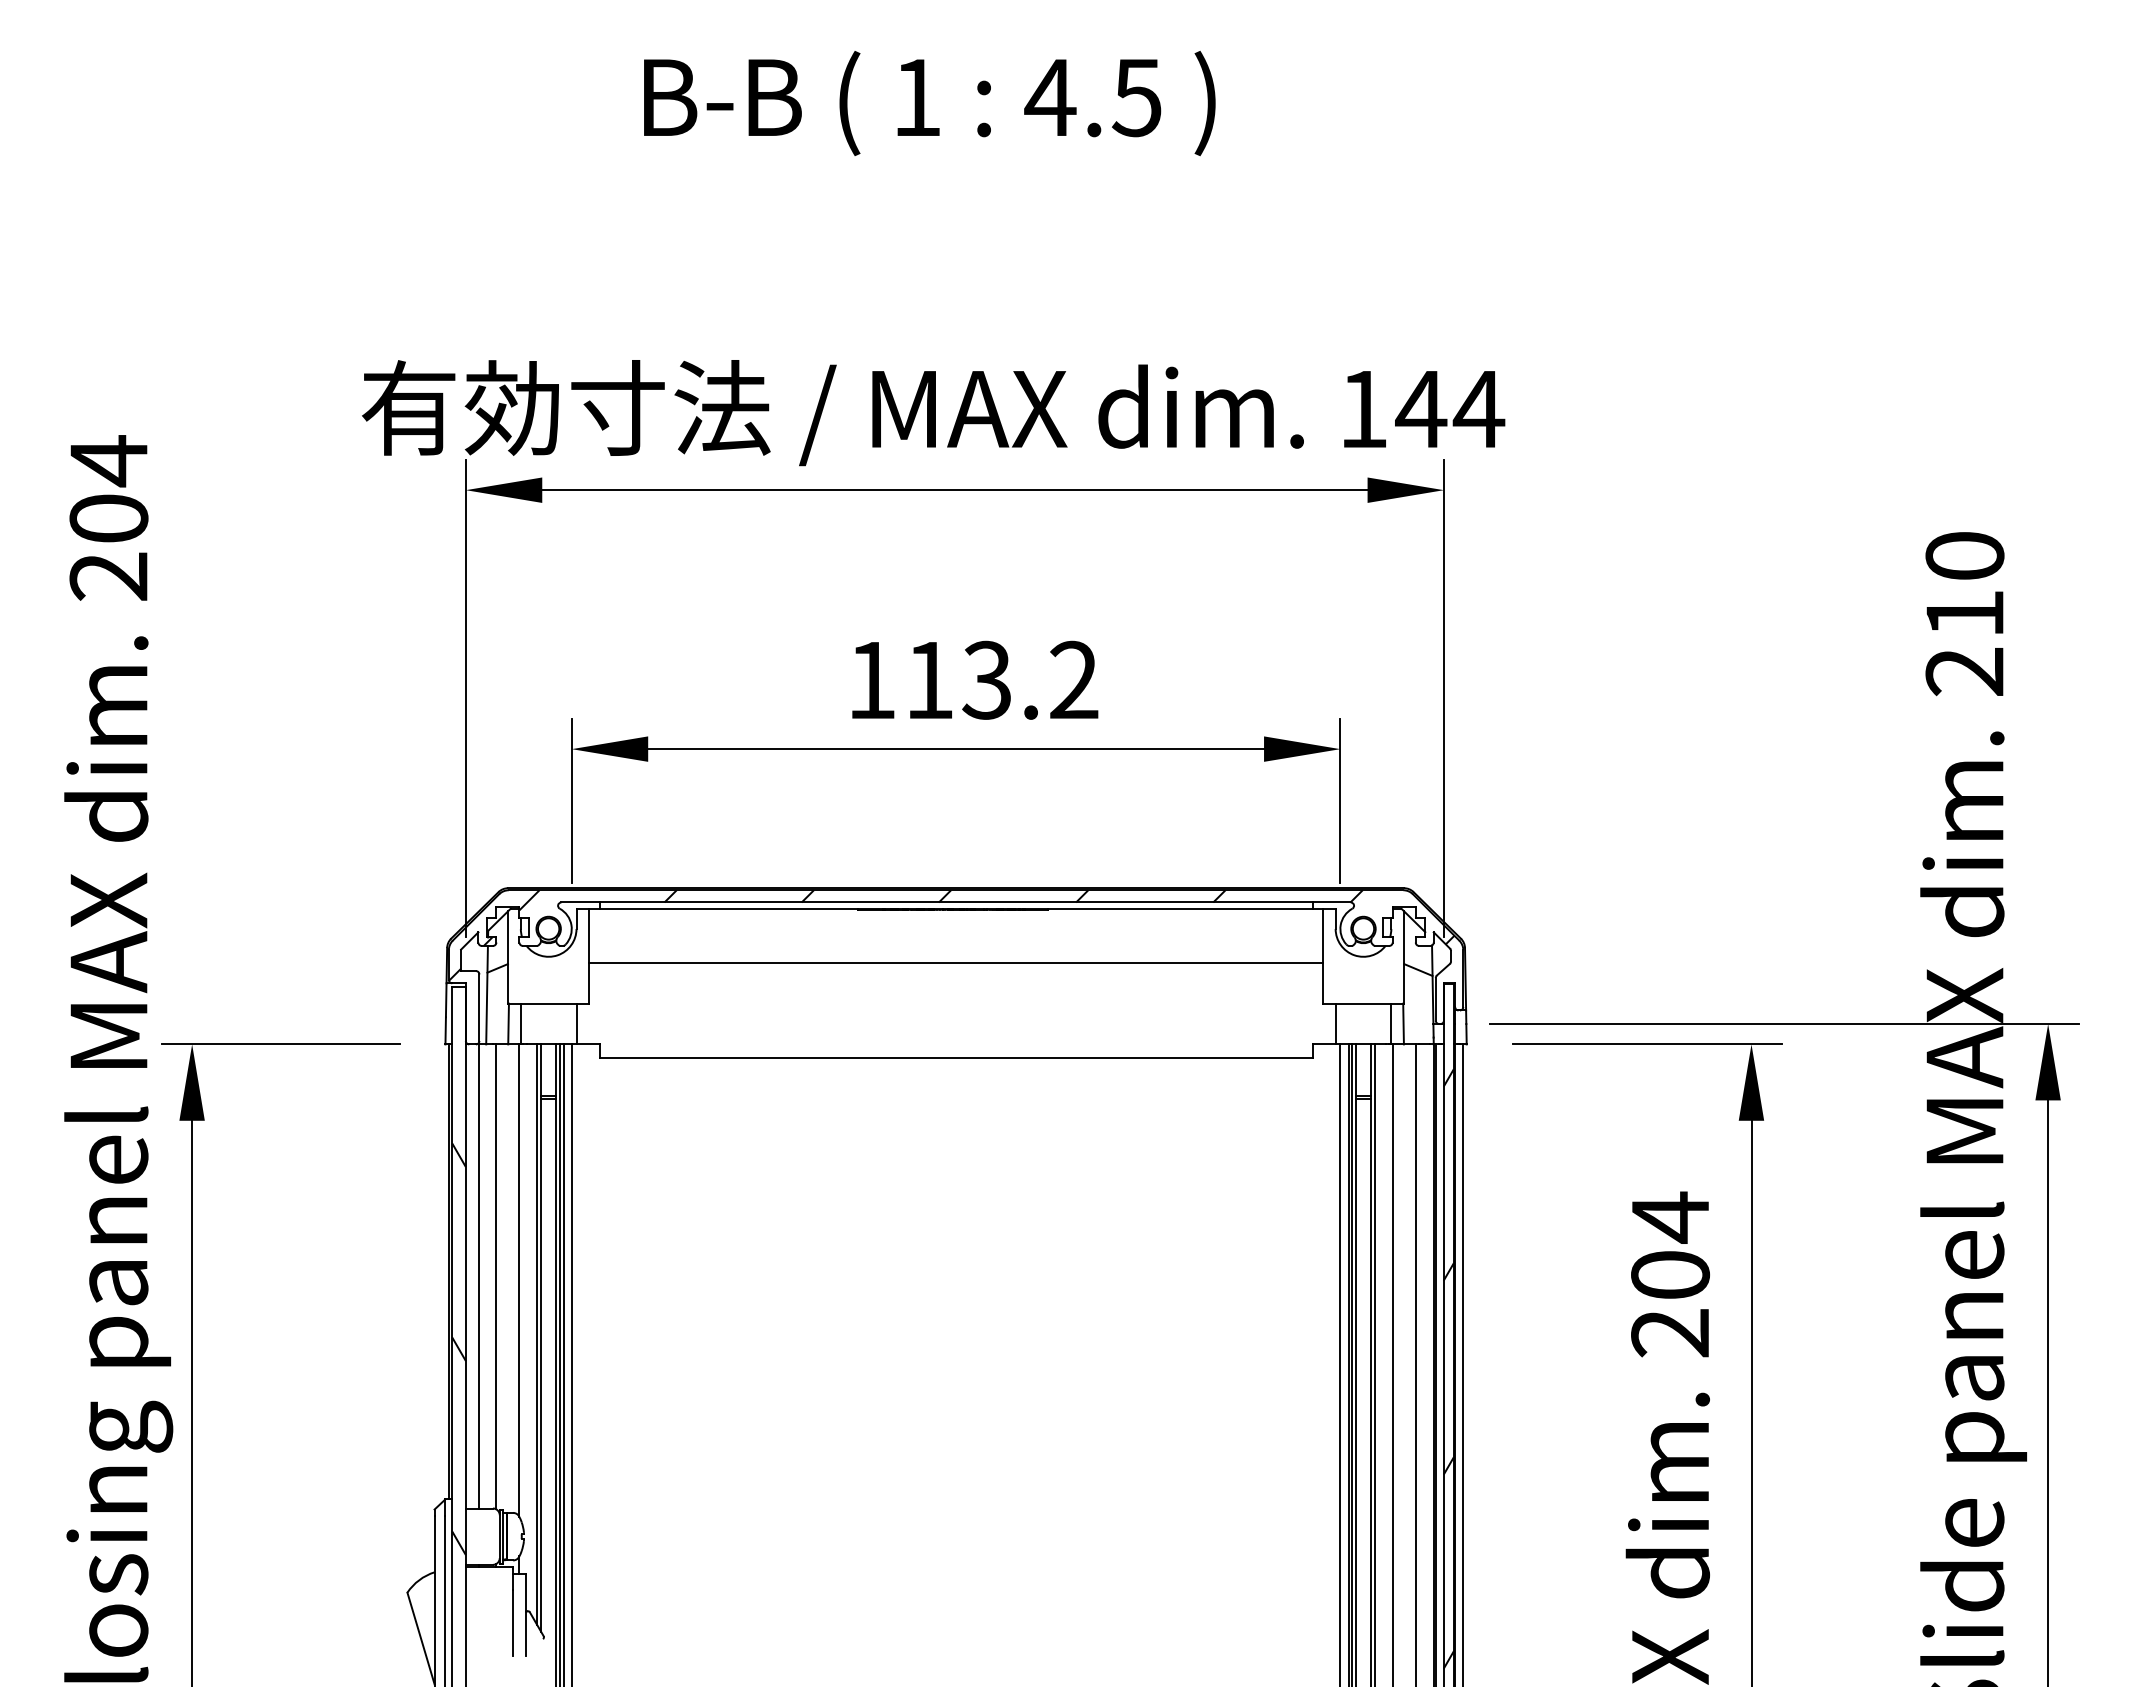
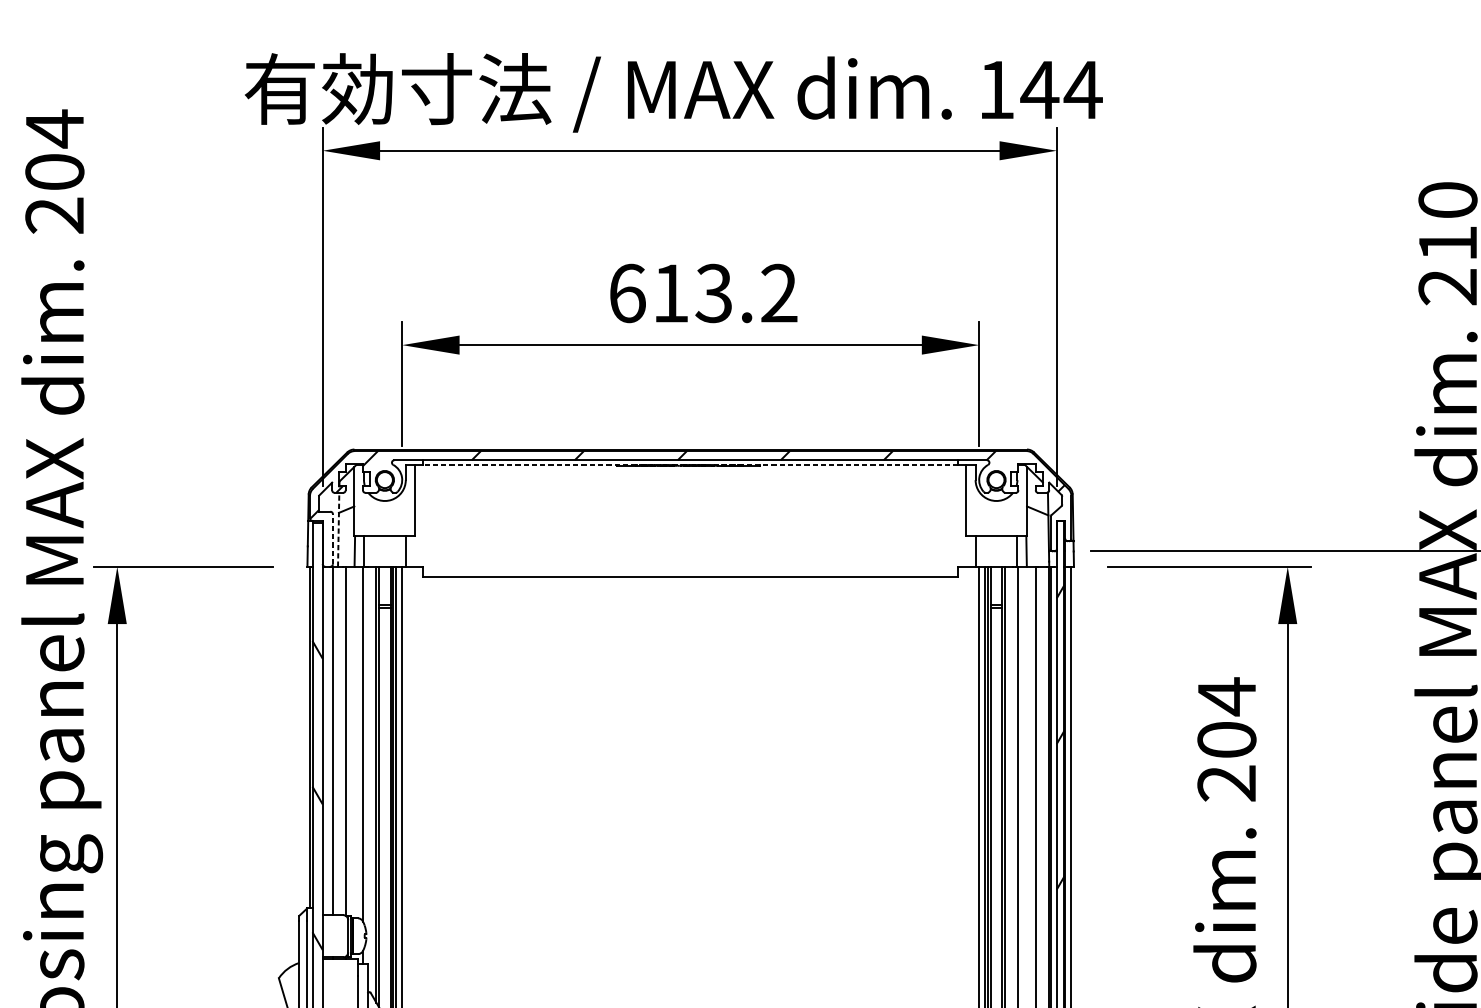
text: (872, 679) -> (627, 292), 113.2 -> 613.2
line: (955, 908) -> (690, 464), solid -> dashed
line: (955, 963) -> (690, 506), removed
line: (487, 994) -> (338, 529), solid -> dashed
line: (479, 1007) -> (332, 539), solid -> dashed

